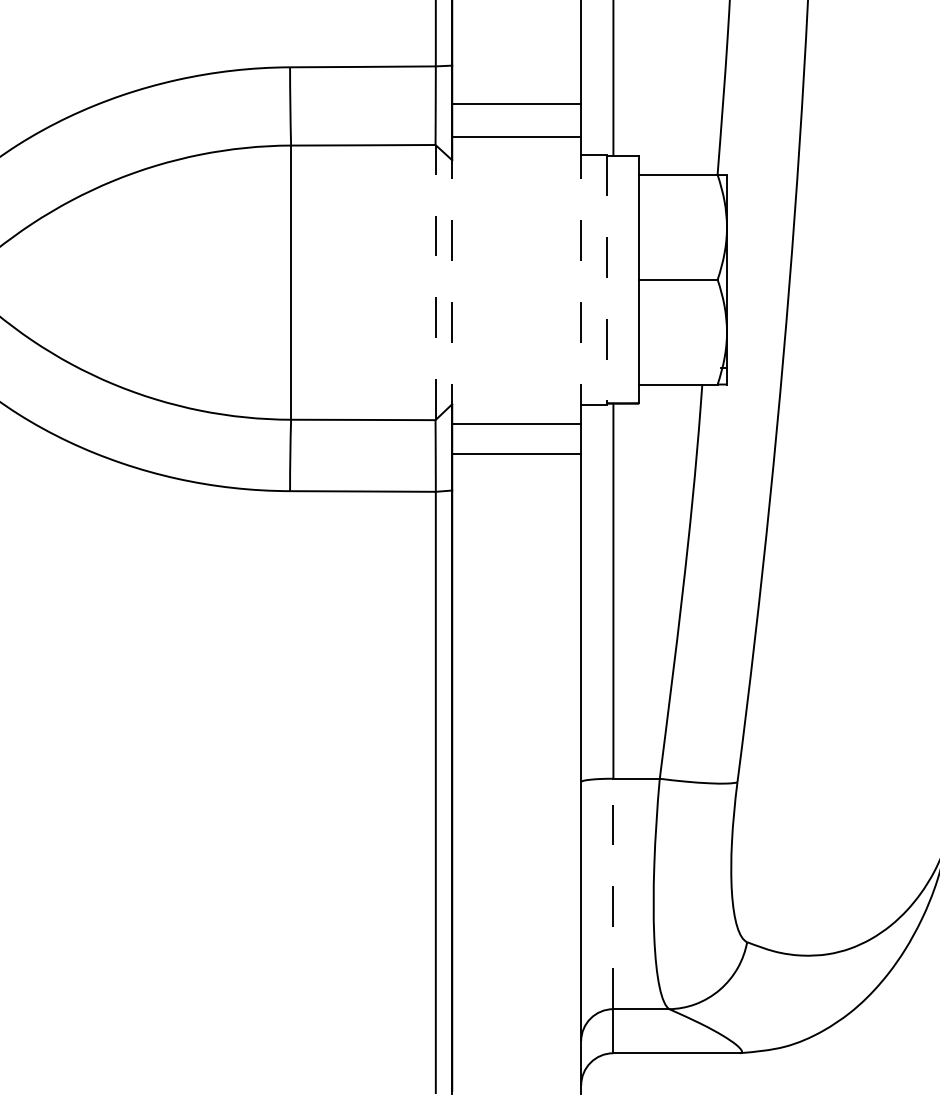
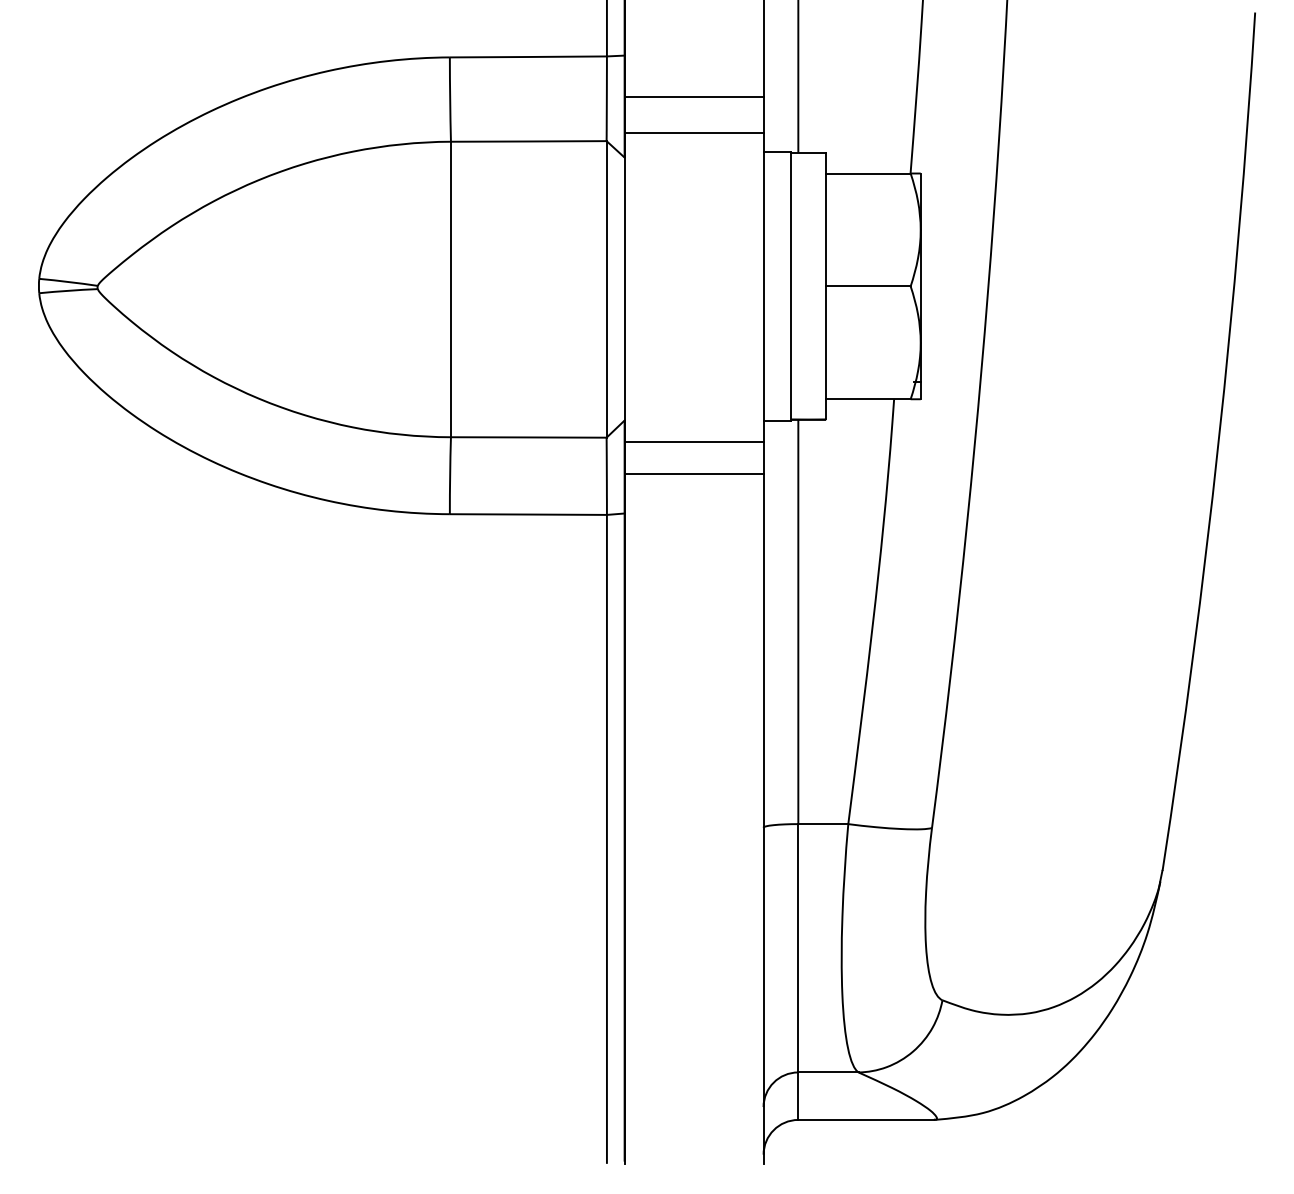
line: (607, 279) -> (791, 286), dashed -> solid
line: (452, 280) -> (624, 287), dashed -> solid
line: (581, 280) -> (763, 287), dashed -> solid
line: (435, 281) -> (606, 288), dashed -> solid
line: (613, 893) -> (798, 947), dashed -> solid

